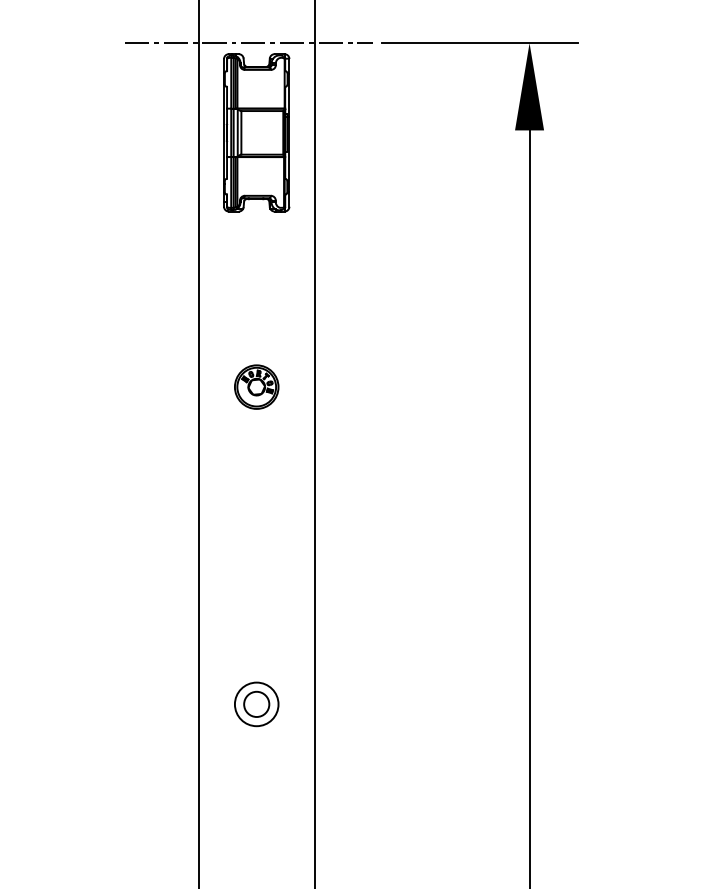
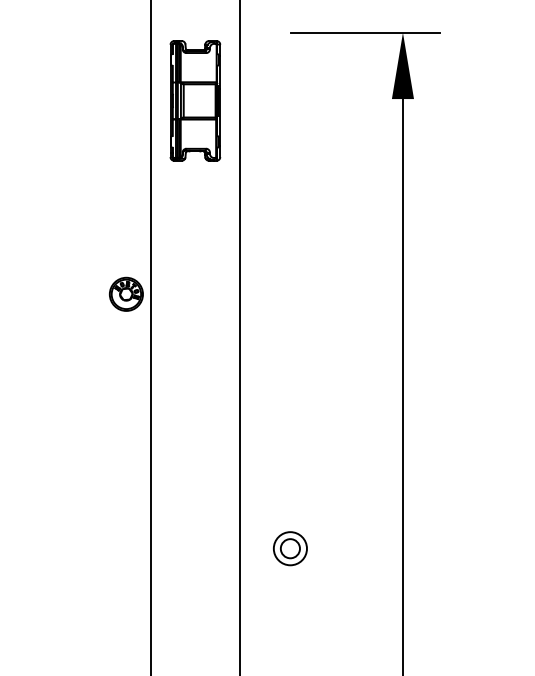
line: (248, 42) -> (189, 32), removed
part: (256, 386) -> (126, 293), moved
part: (256, 704) -> (290, 548), moved

